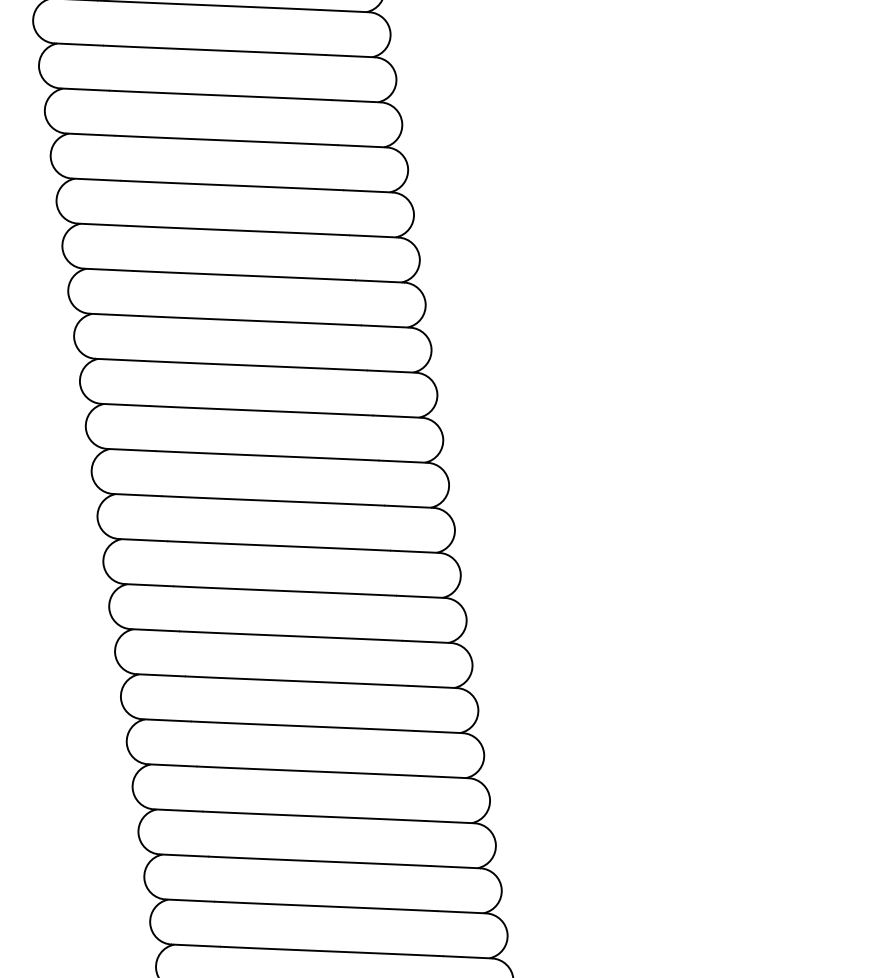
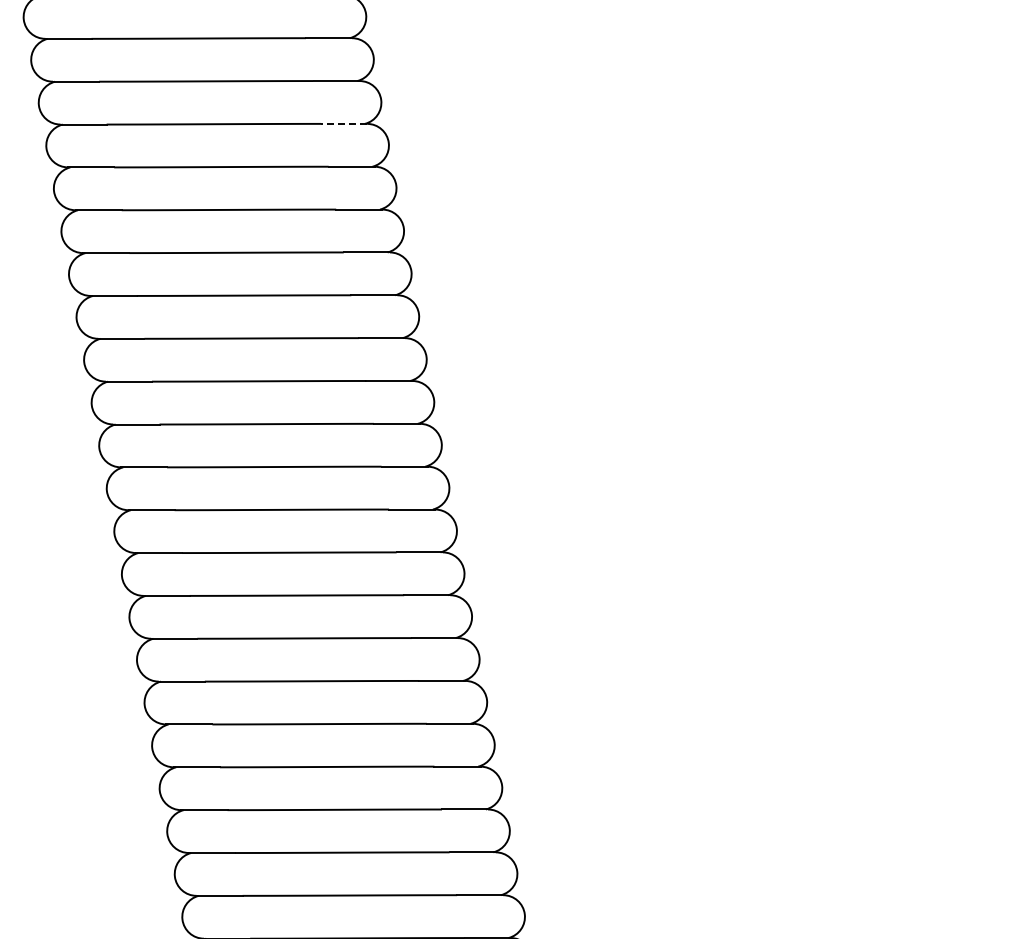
line: (361, 145) -> (343, 123), solid -> dashed

